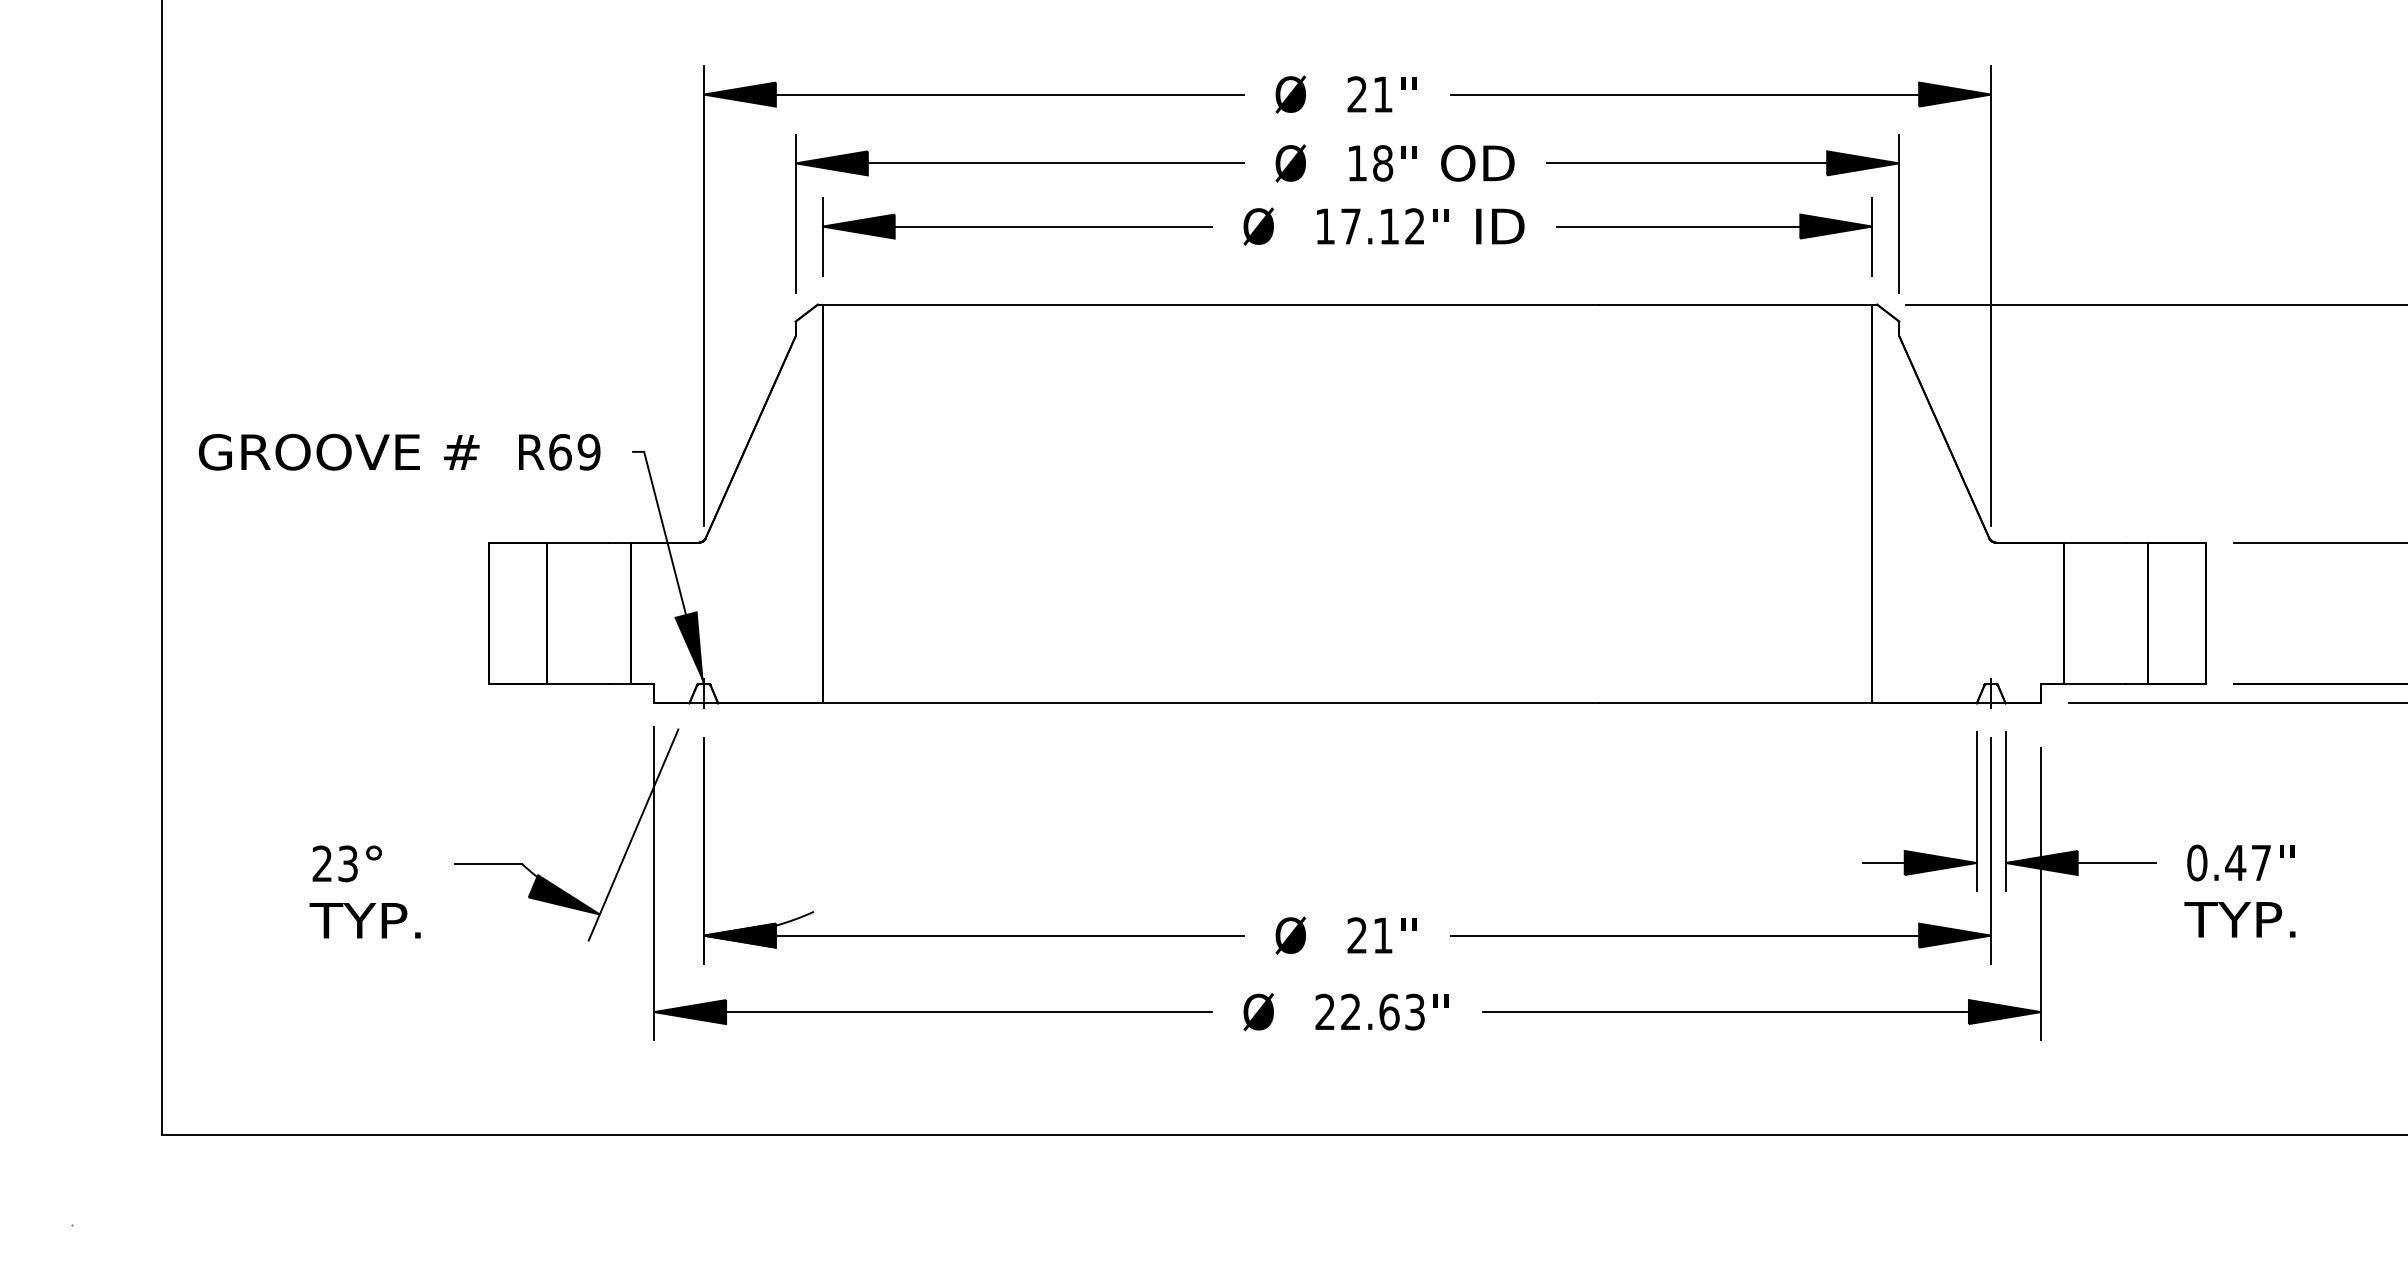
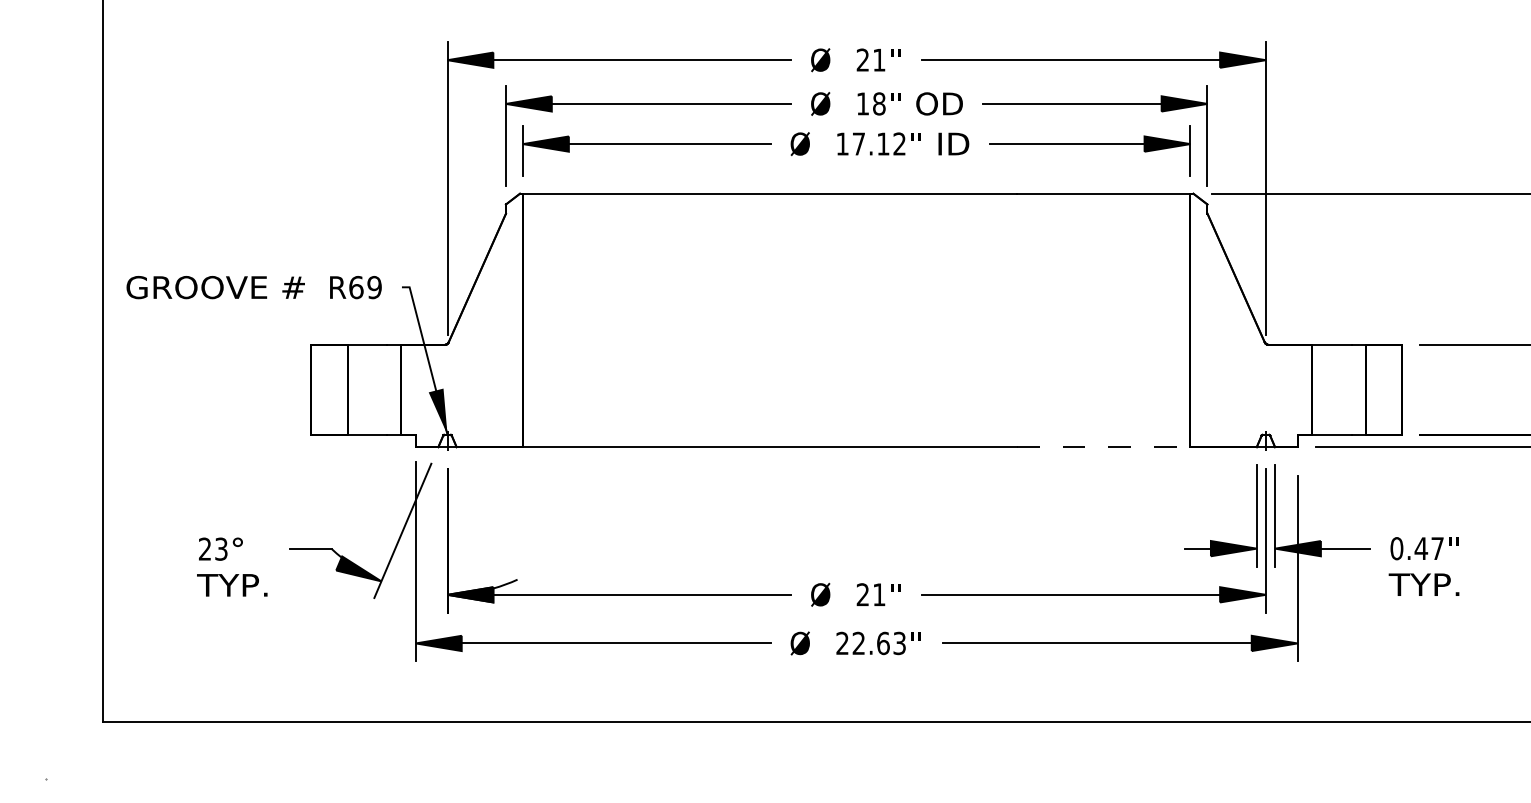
line: (1735, 703) -> (1103, 447), solid -> dashed

